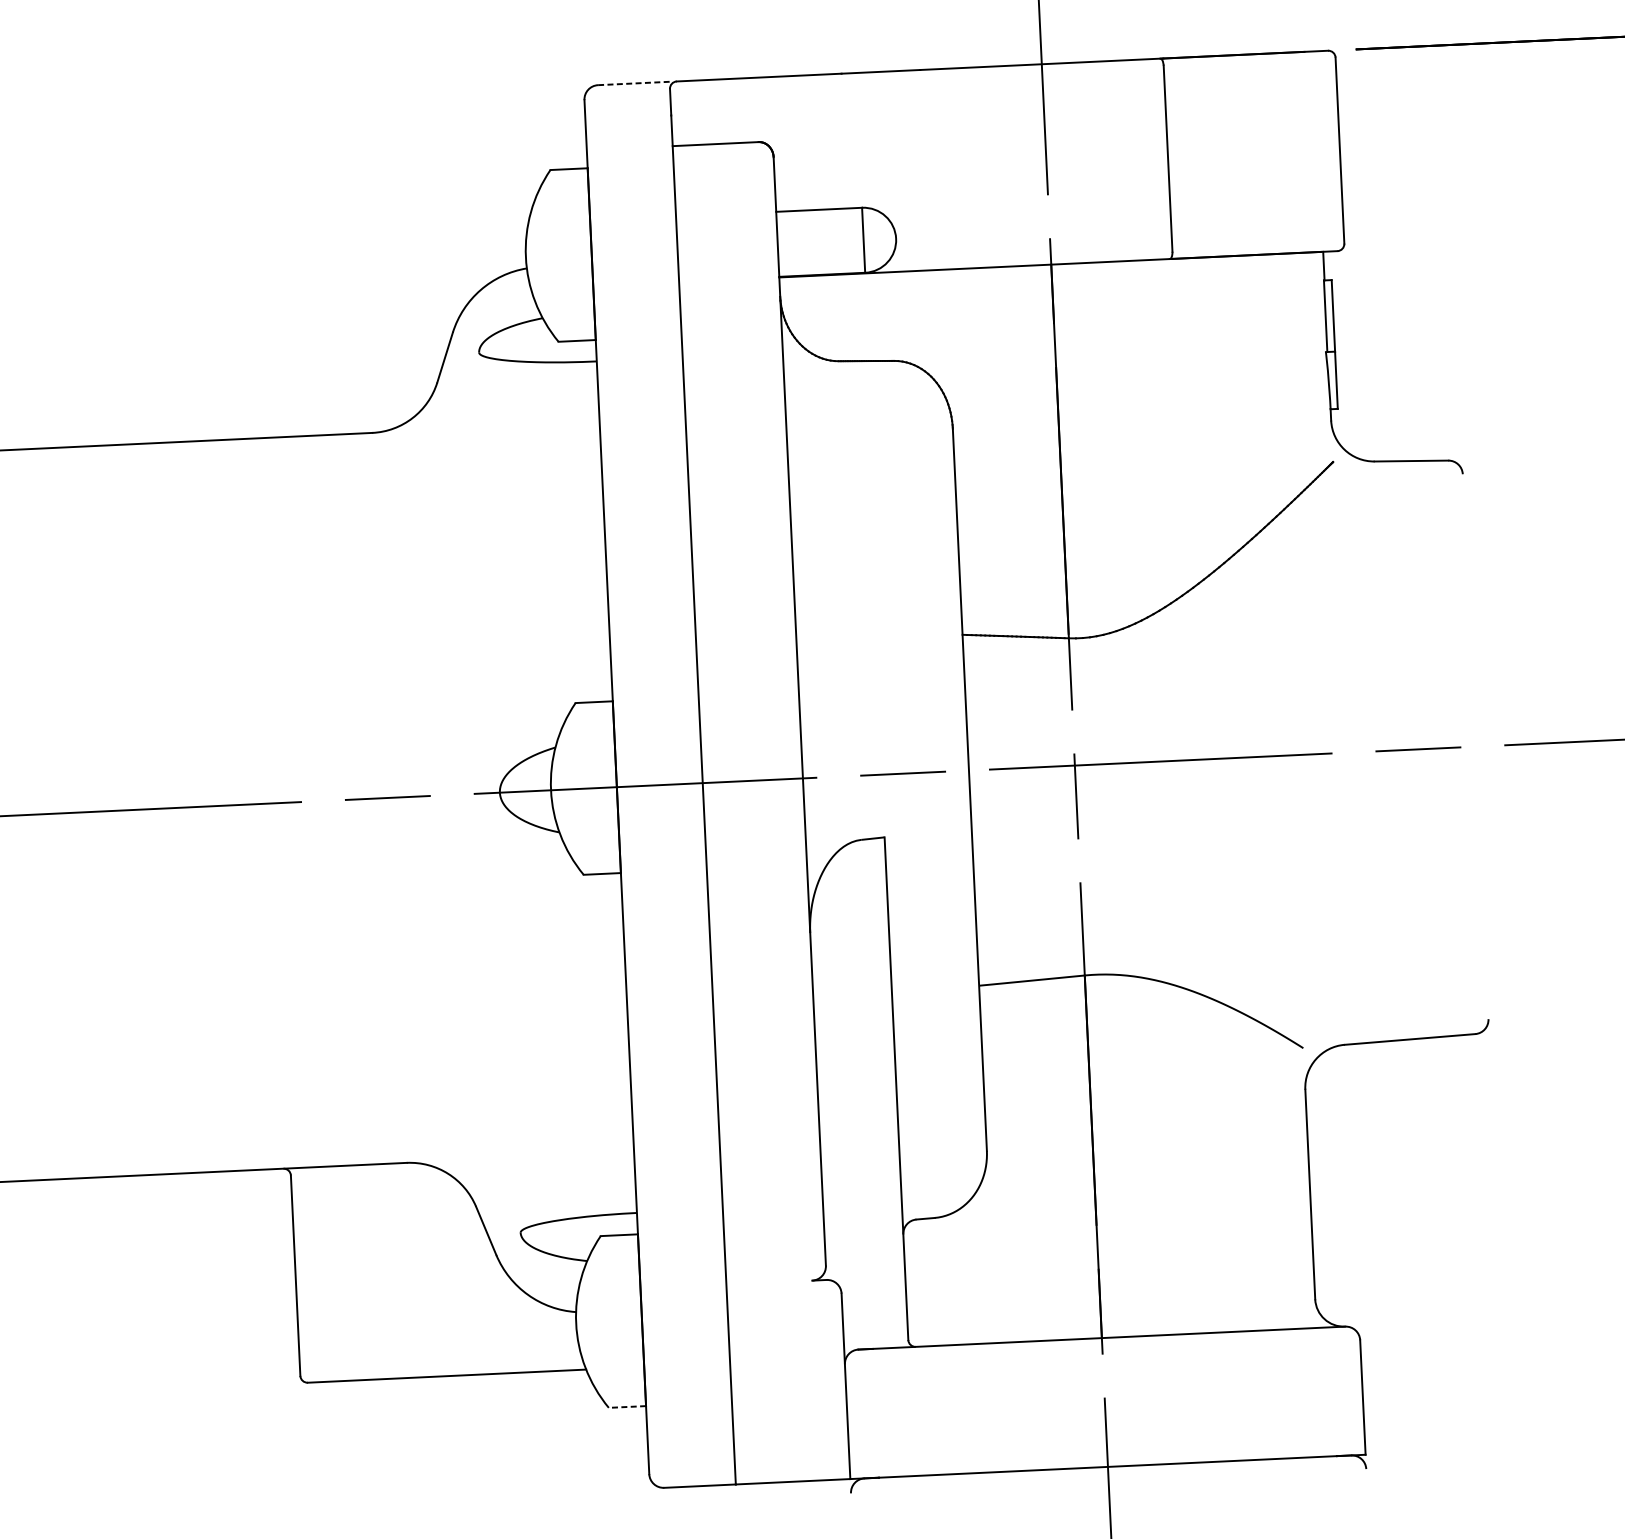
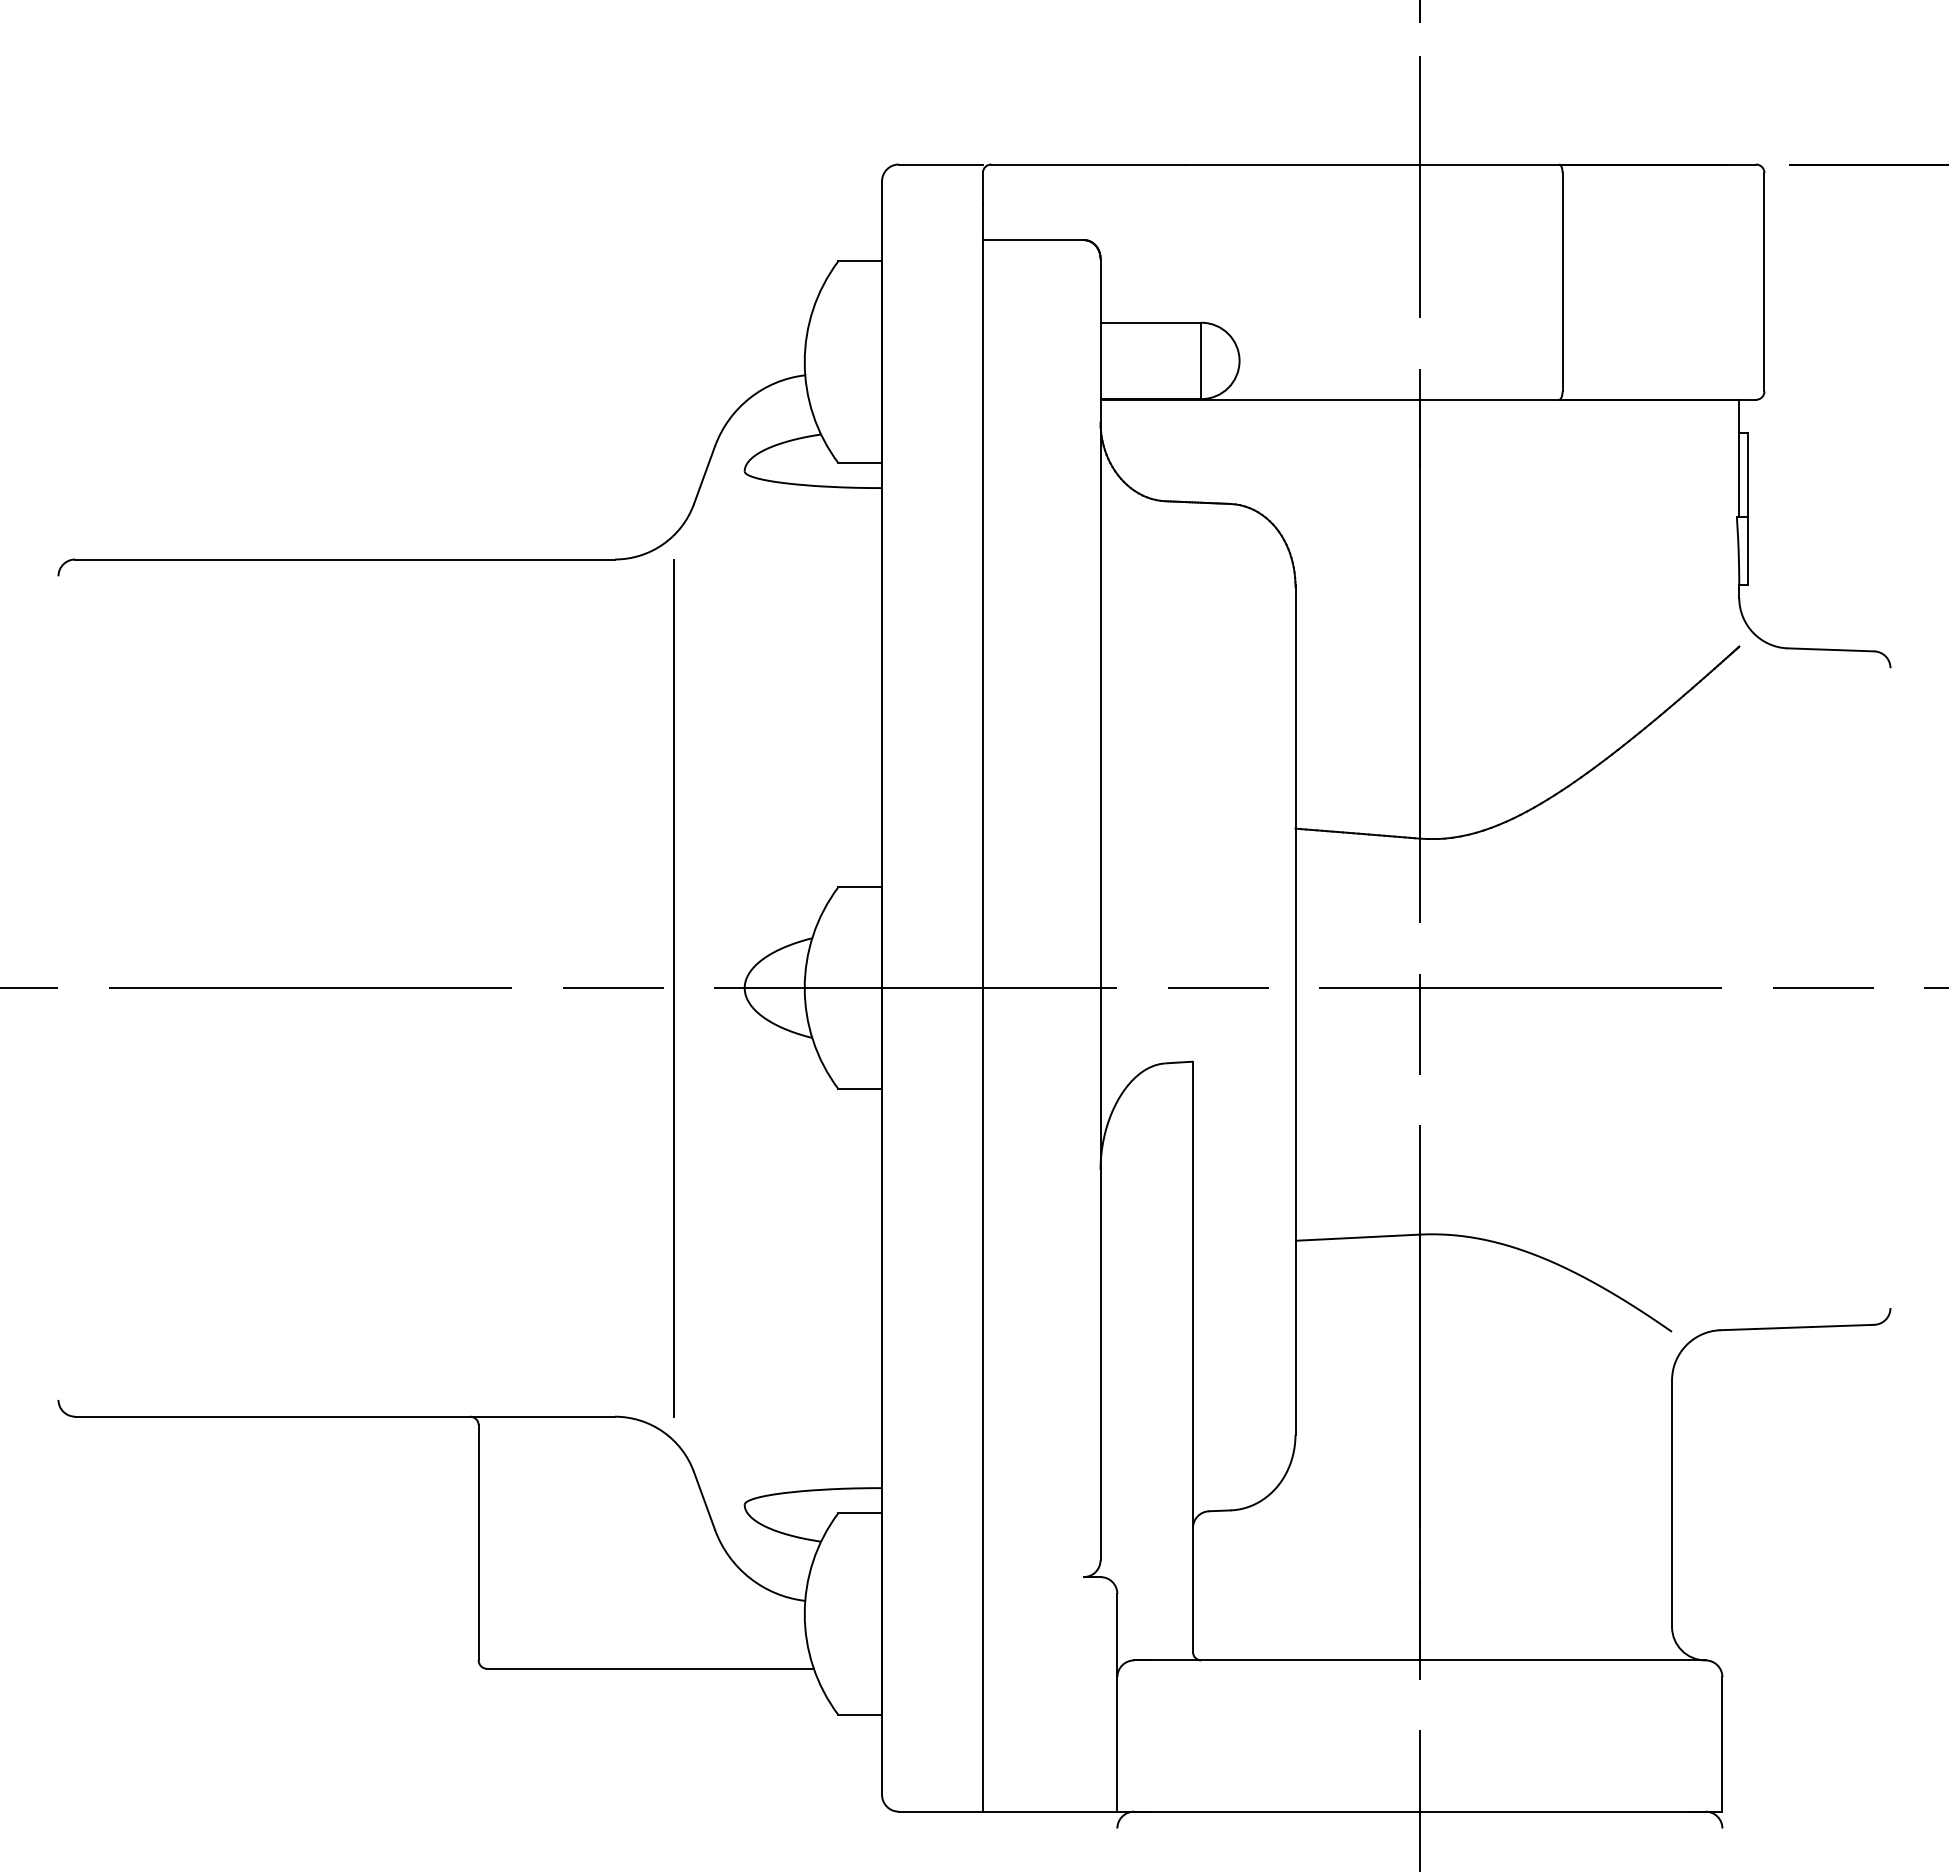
line: (634, 83) -> (941, 164), dashed -> solid
line: (439, 795) -> (673, 988), added
line: (627, 1406) -> (860, 1714), dashed -> solid

